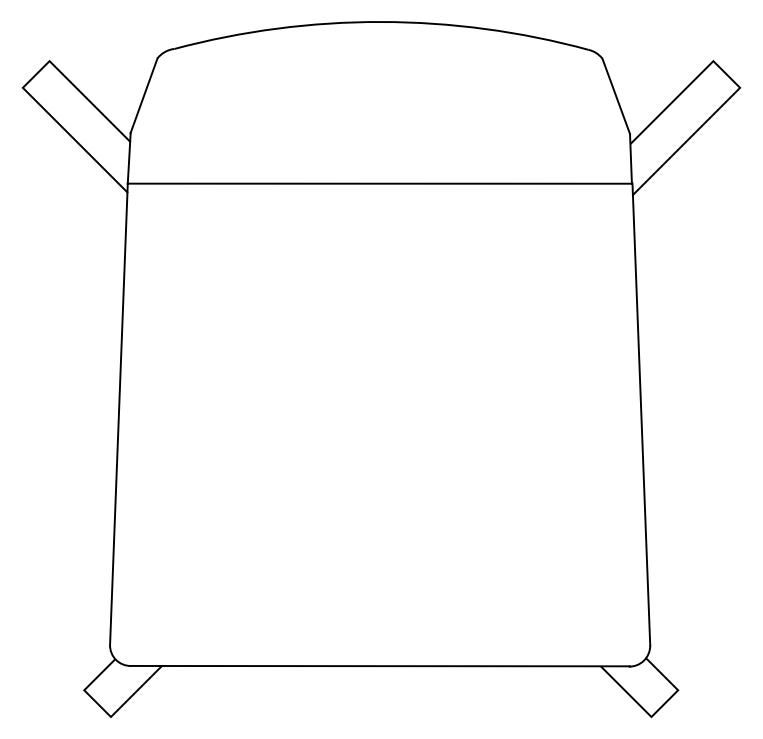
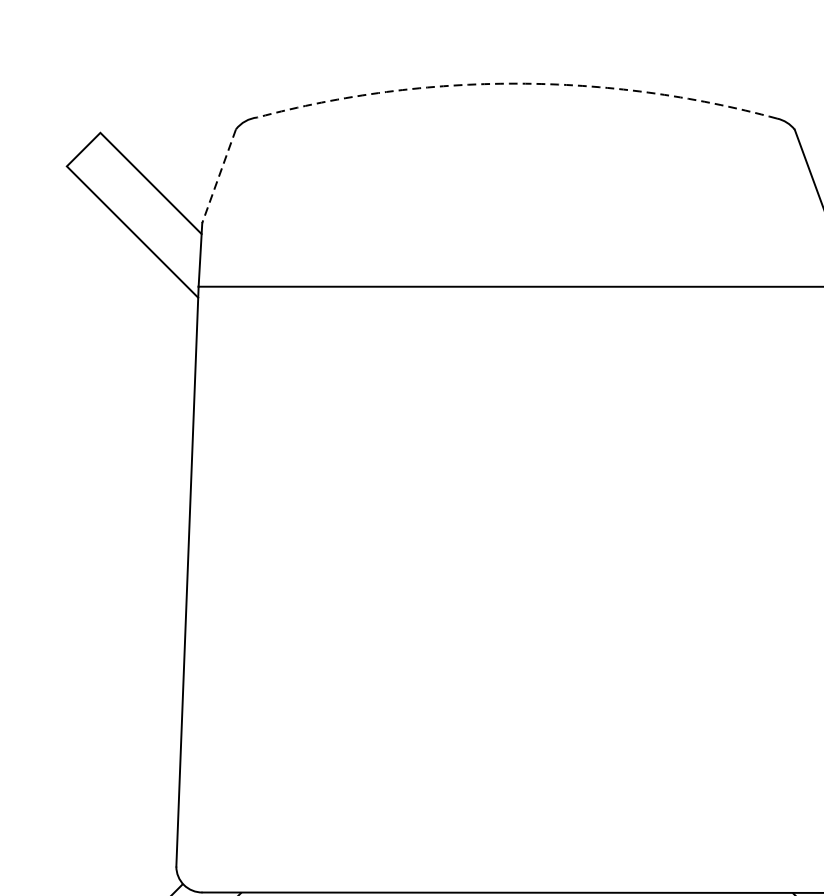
arc: (381, 22) -> (517, 84), solid -> dashed
line: (144, 95) -> (219, 175), solid -> dashed

